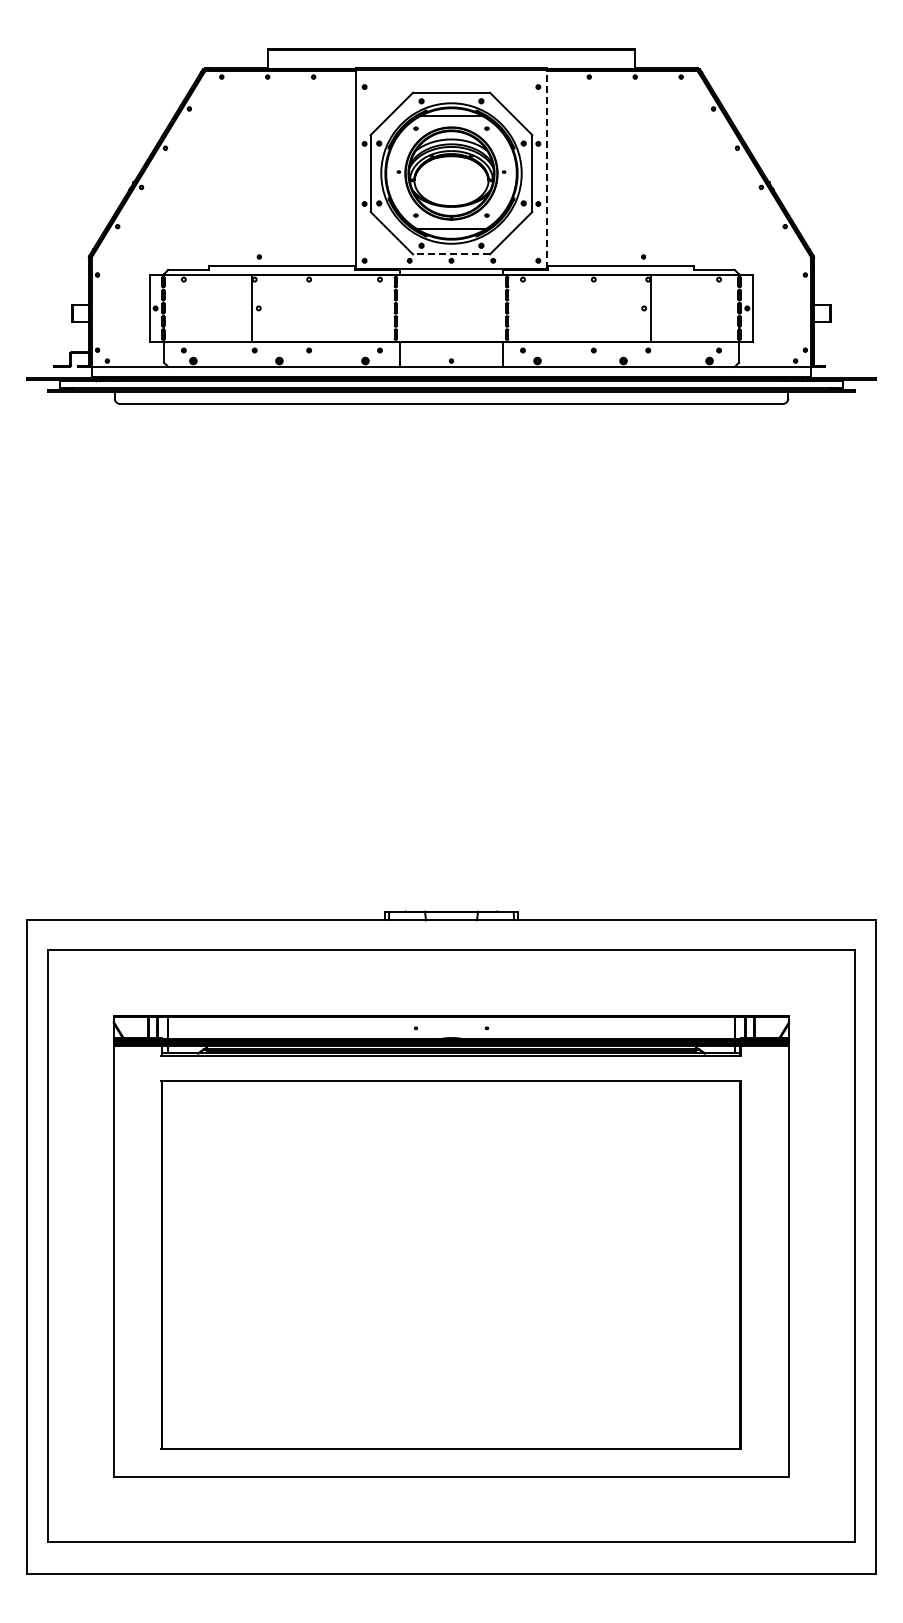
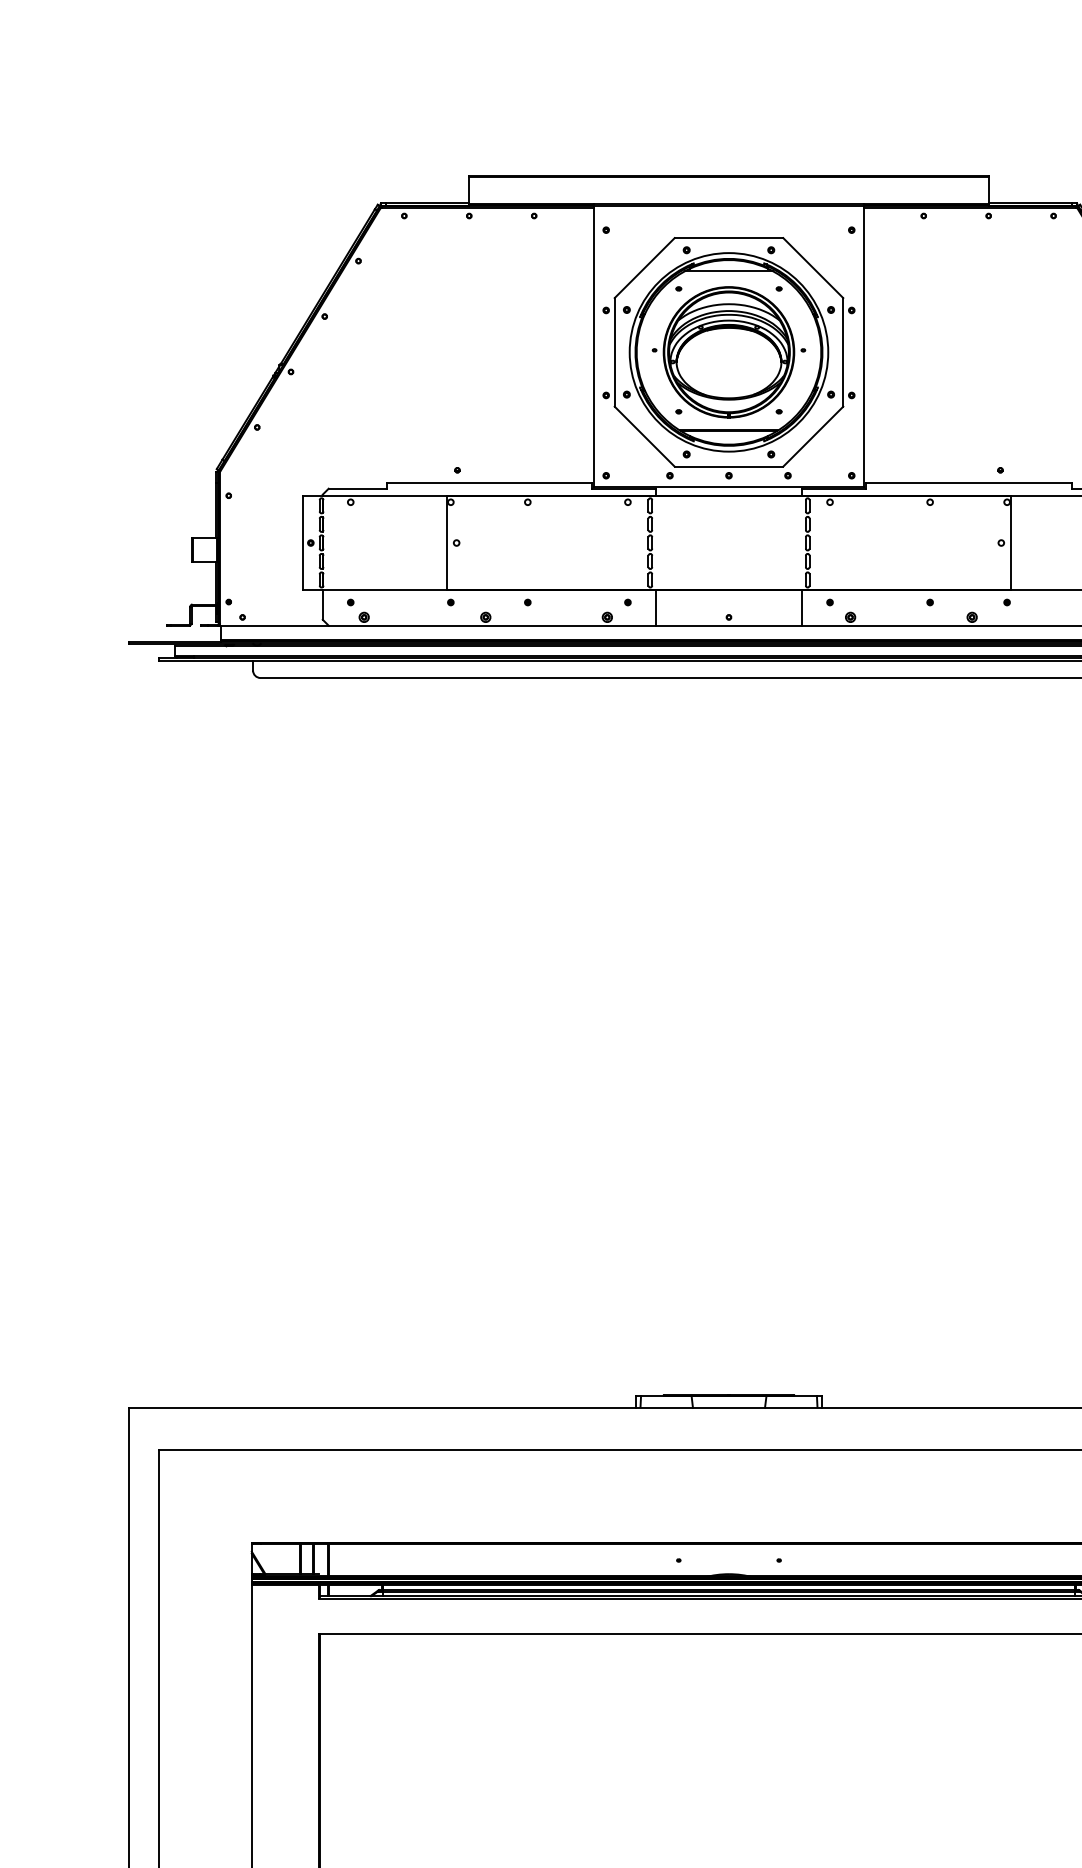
line: (546, 169) -> (863, 346), dashed -> solid
line: (450, 254) -> (727, 466), dashed -> solid

